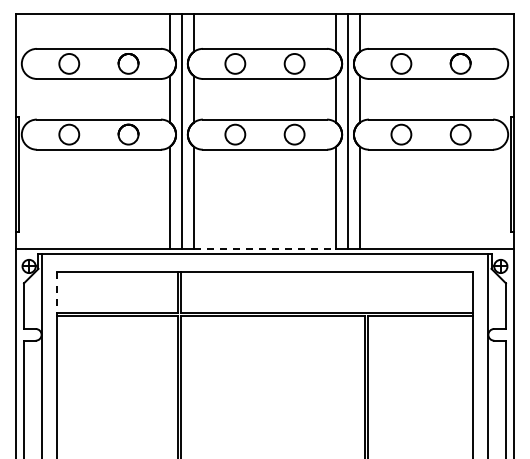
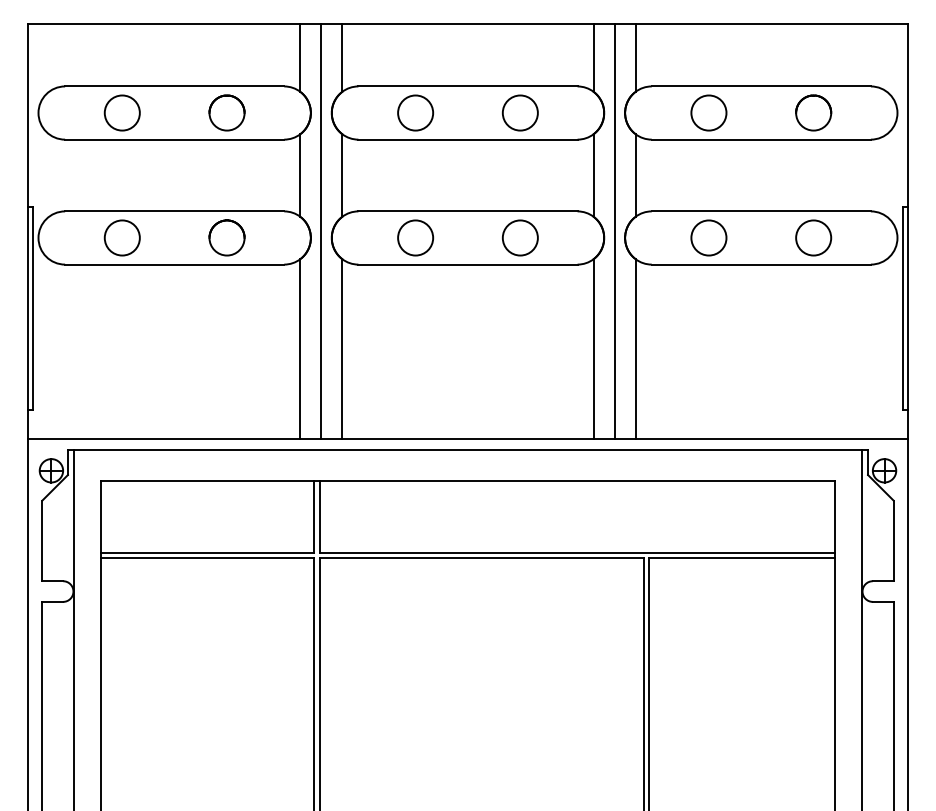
line: (265, 248) -> (468, 439), dashed -> solid
line: (57, 293) -> (101, 518), dashed -> solid

